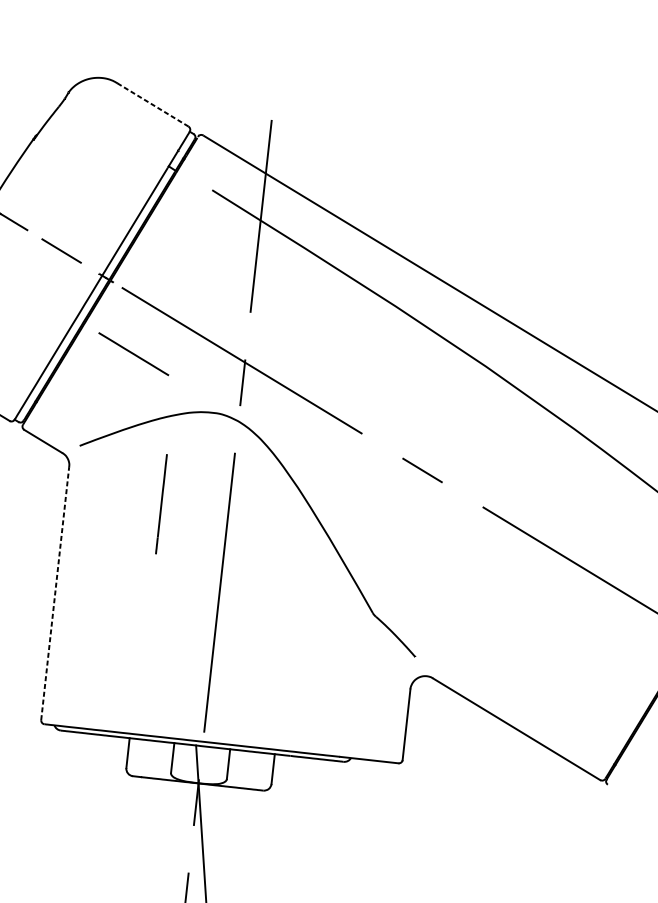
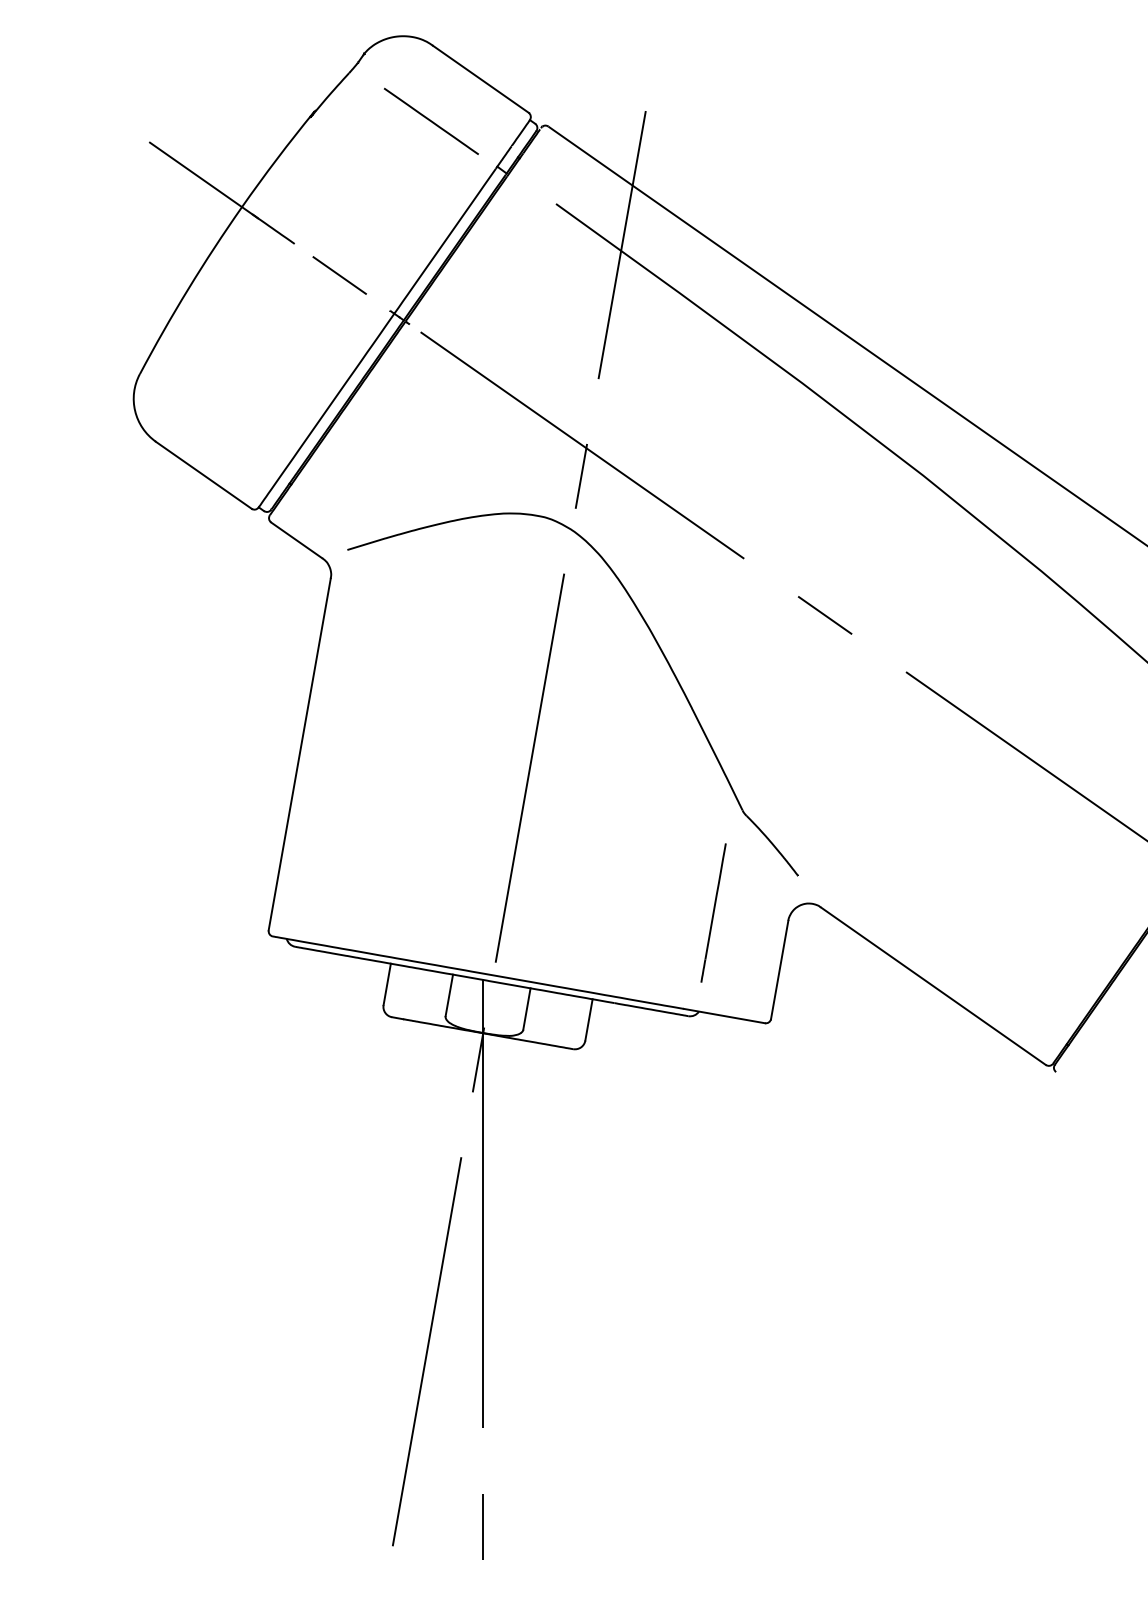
line: (153, 105) -> (481, 79), dashed -> solid
line: (133, 353) -> (431, 120), moved
line: (161, 503) -> (713, 912), moved
line: (55, 593) -> (299, 754), dashed -> solid

